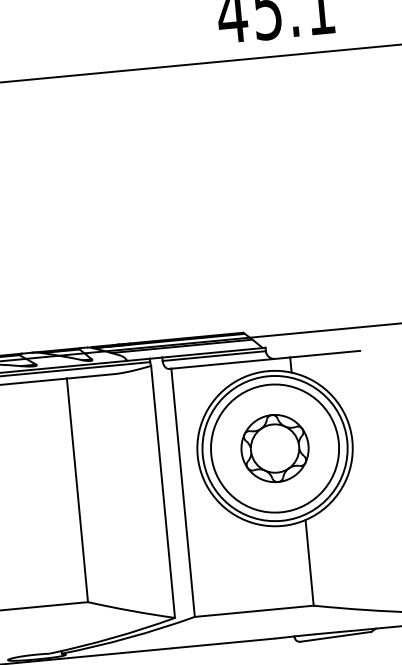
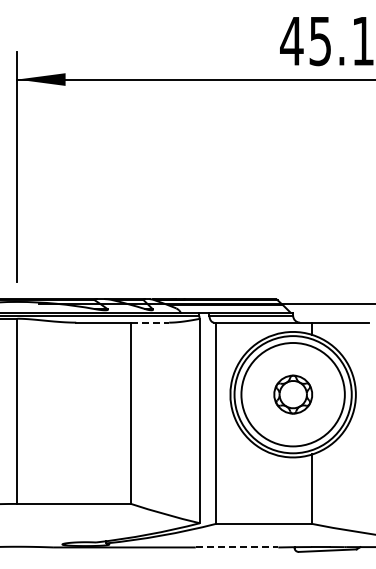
line: (90, 376) -> (150, 322), solid -> dashed
part: (275, 448) -> (293, 394), size x0.7
line: (224, 643) -> (237, 547), solid -> dashed

